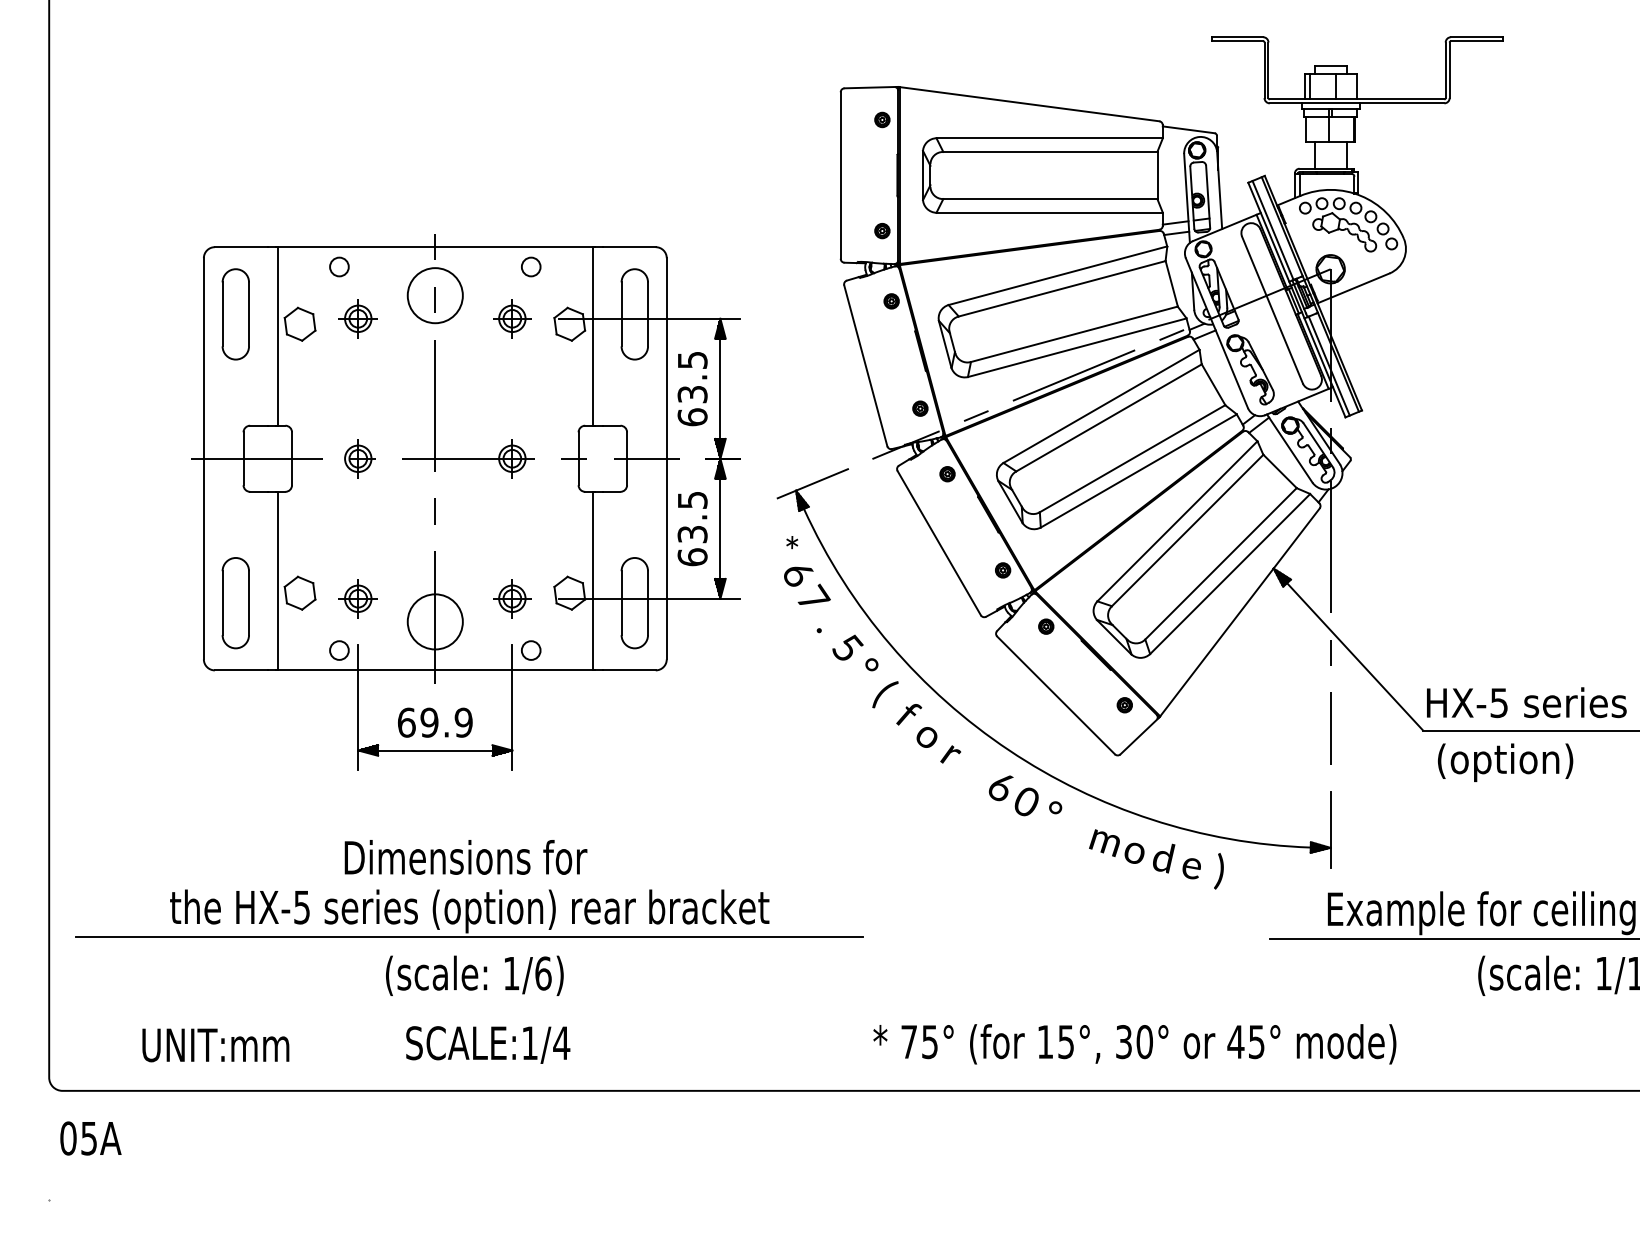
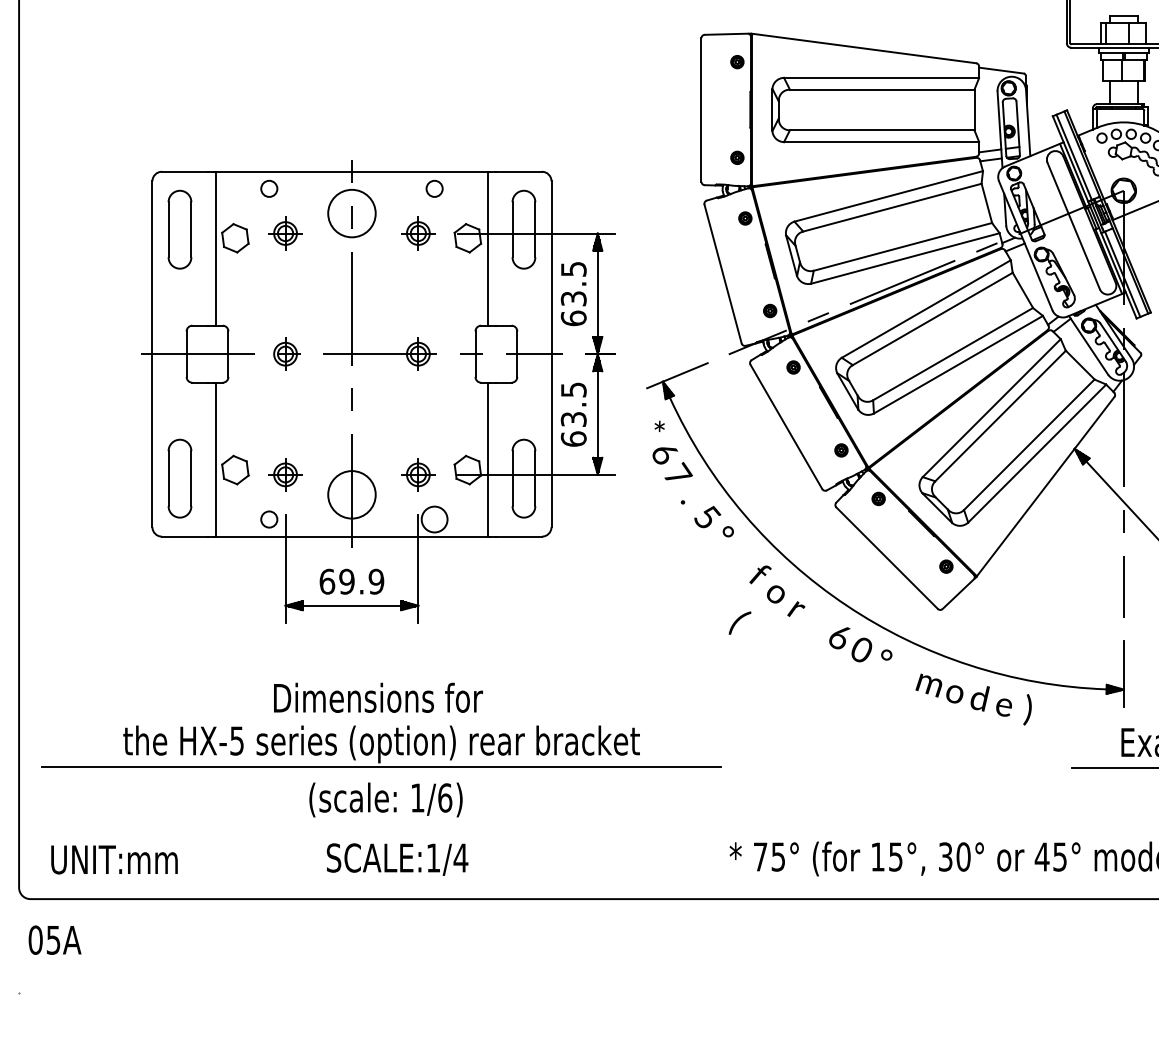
circle: (530, 650) -> (434, 519), size x1.6
text: (885, 694) -> (740, 622), moved
text: (215, 1045) -> (114, 860), moved

